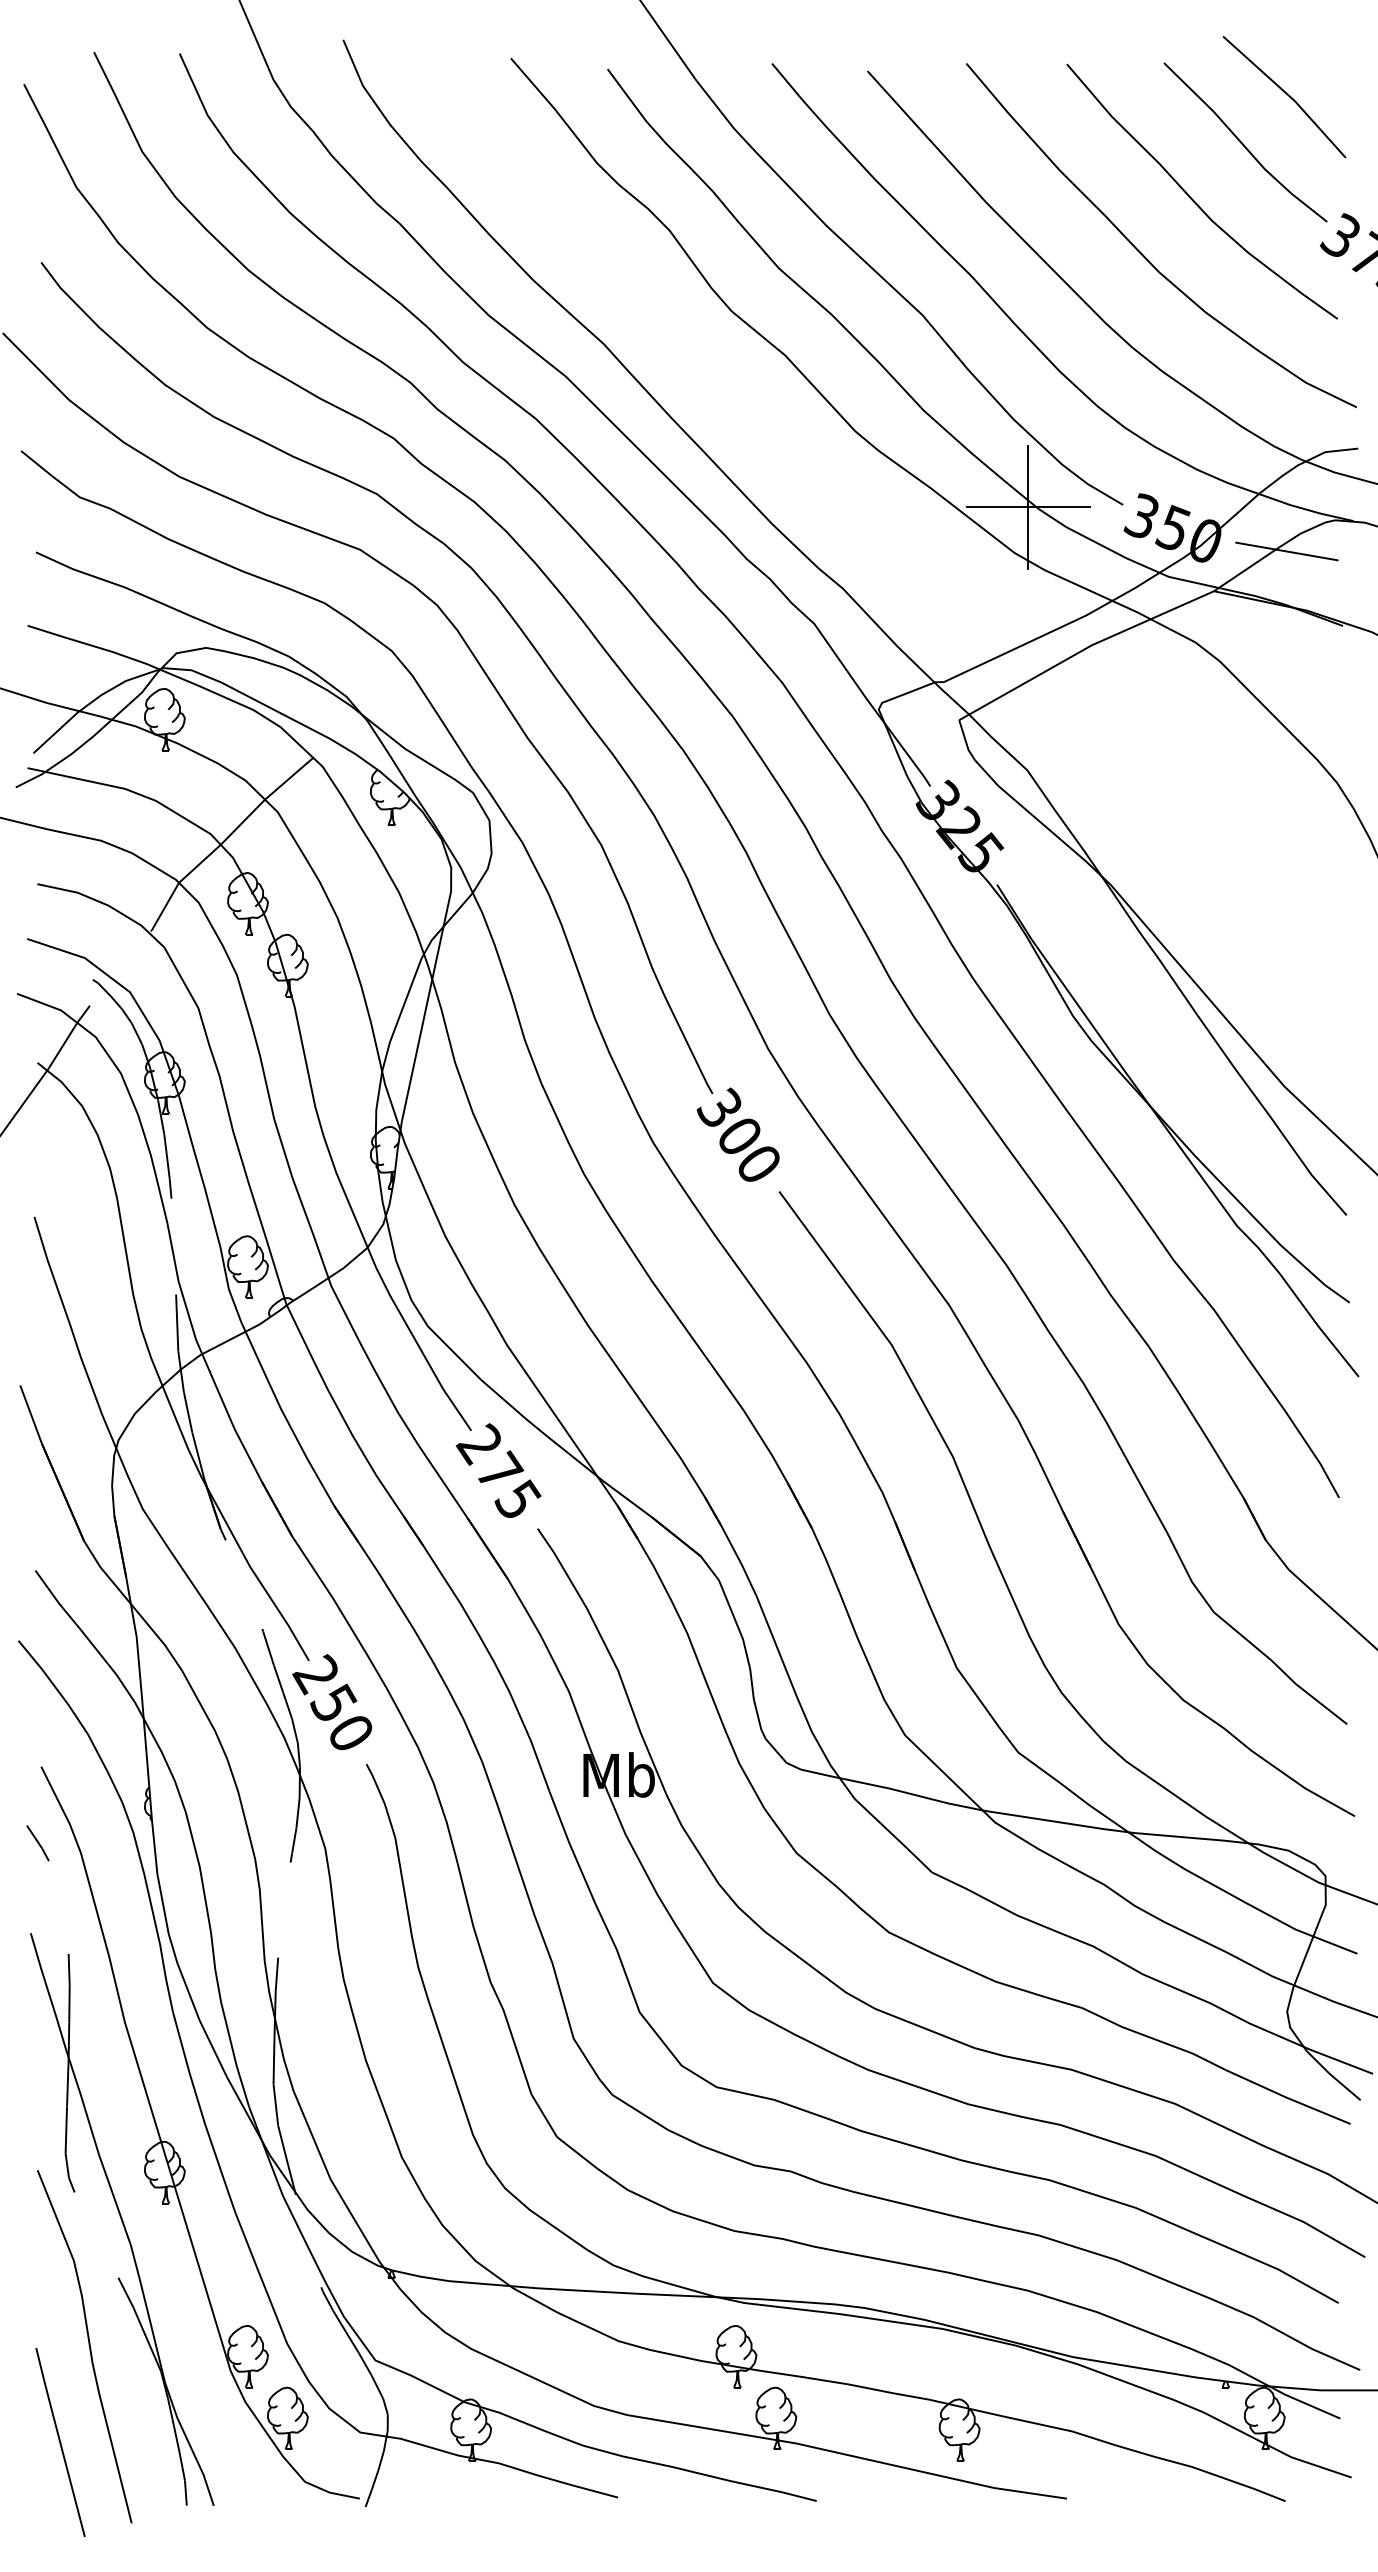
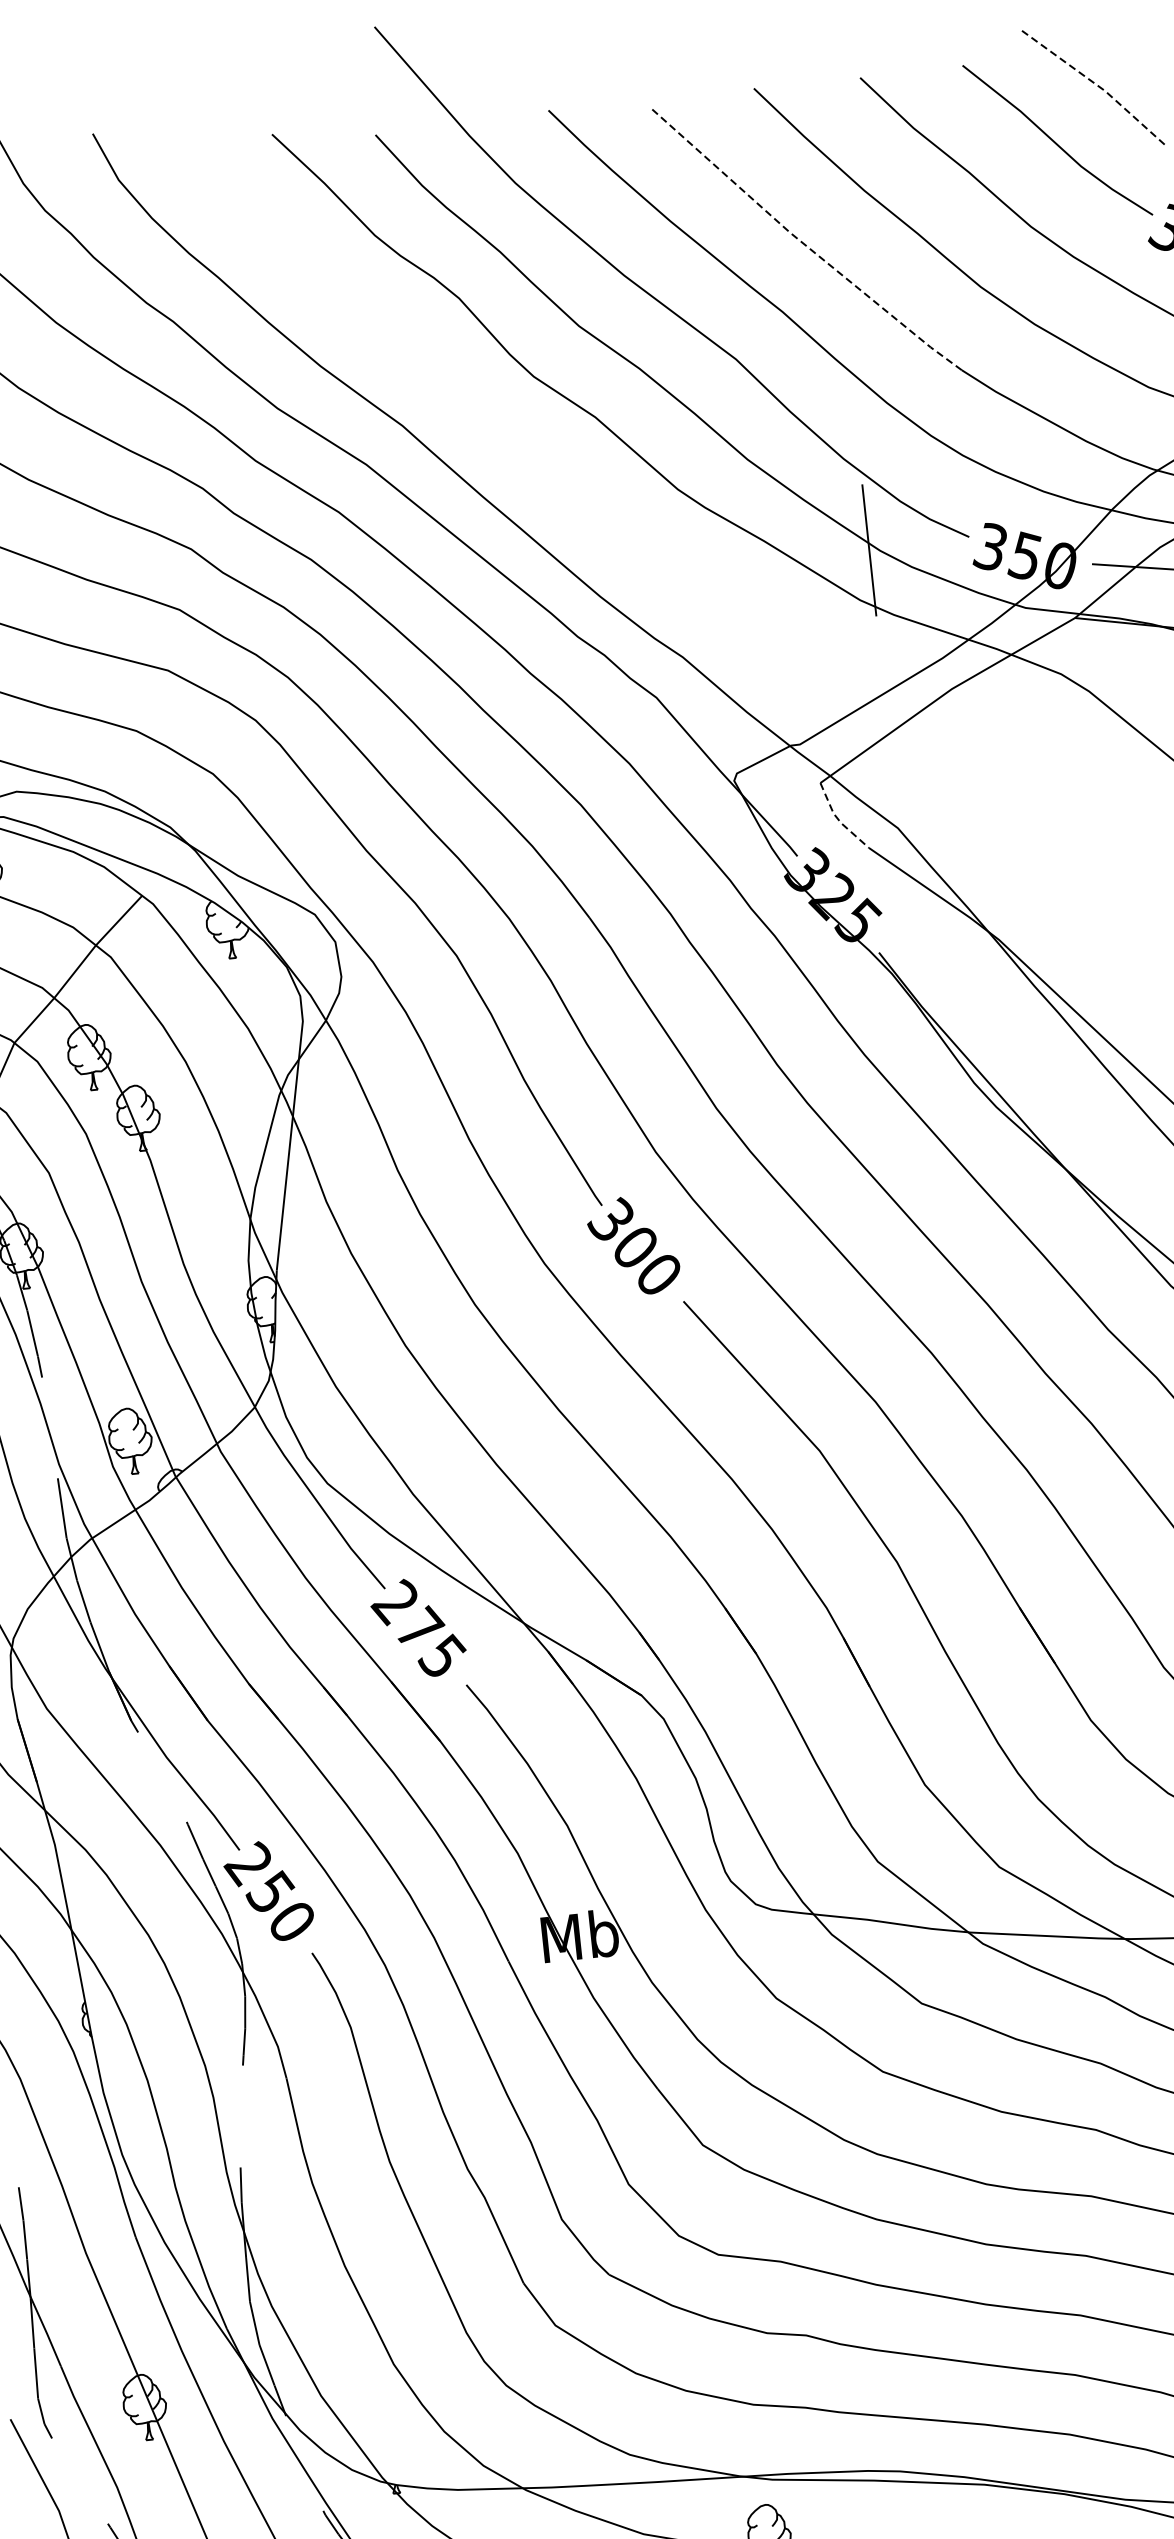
line: (1288, 95) -> (1097, 85), solid -> dashed
line: (996, 212) -> (802, 242), solid -> dashed
line: (1027, 507) -> (868, 550), removed
line: (972, 756) -> (838, 819), solid -> dashed

